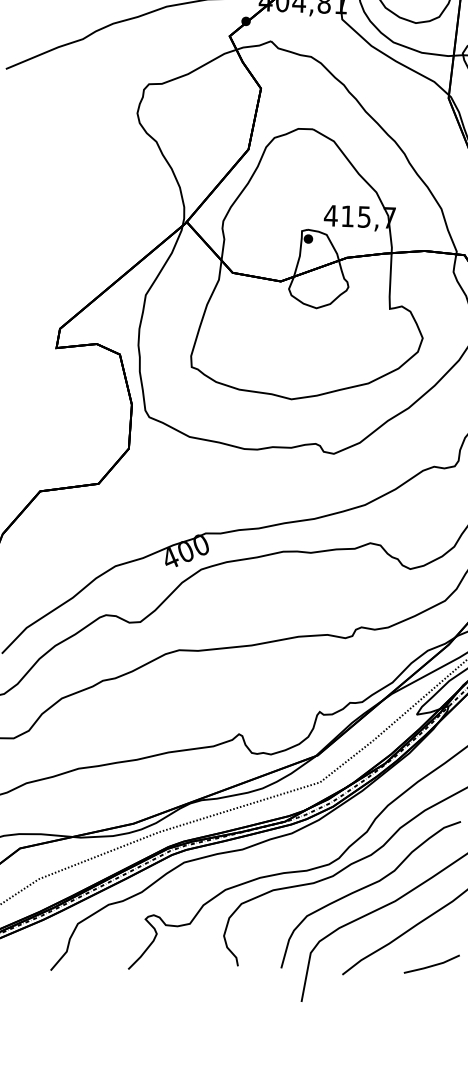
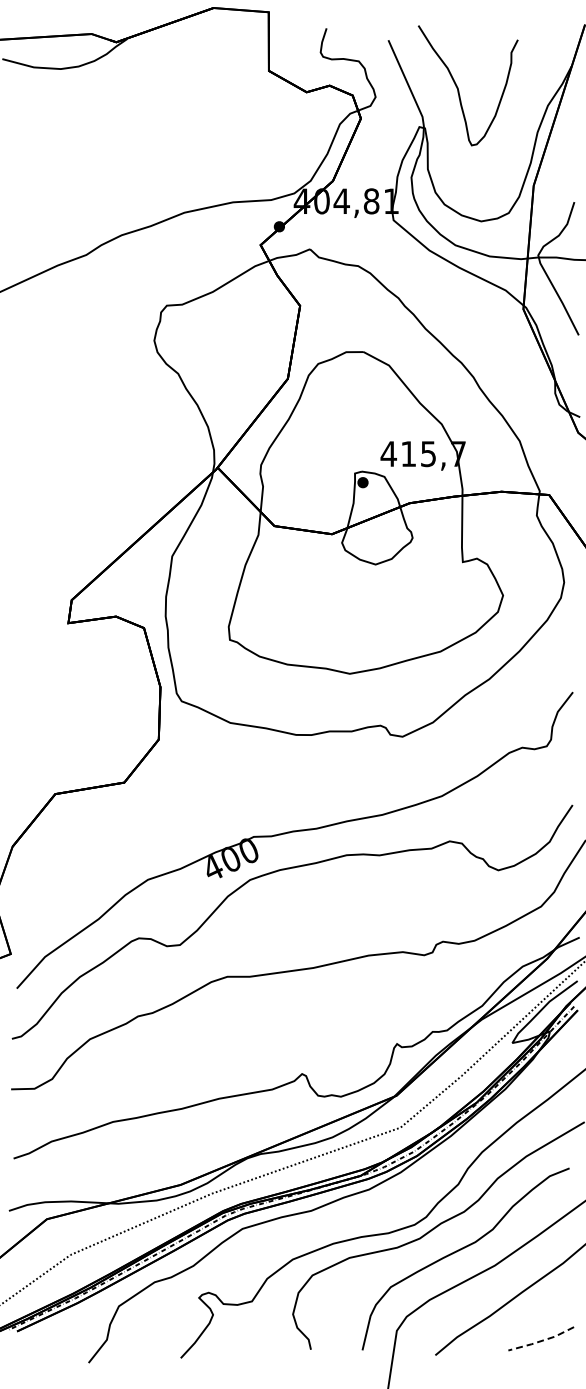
line: (432, 965) -> (542, 1340), solid -> dashed

